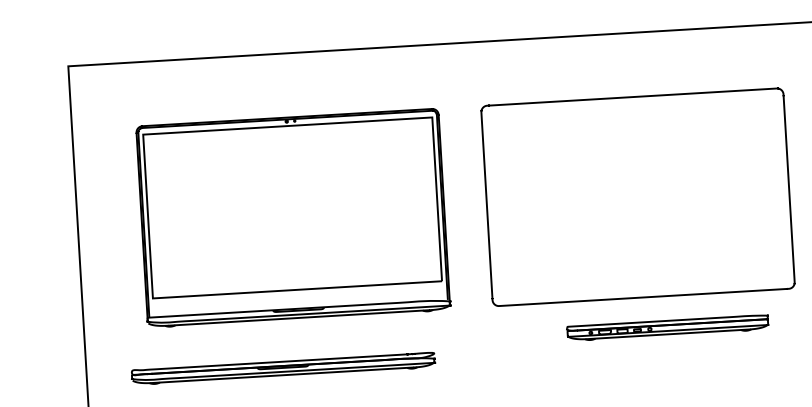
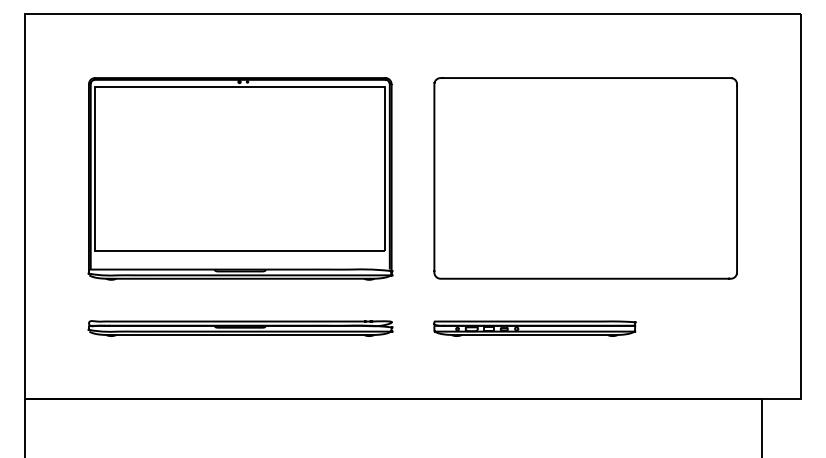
part: (667, 327) -> (534, 328), moved
part: (283, 368) -> (240, 328), moved

